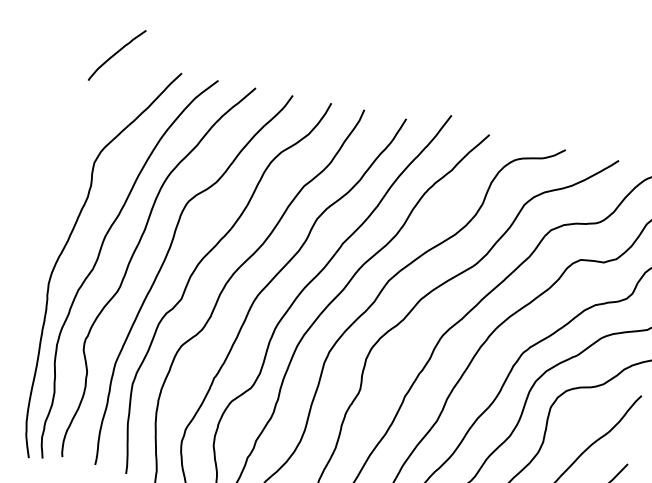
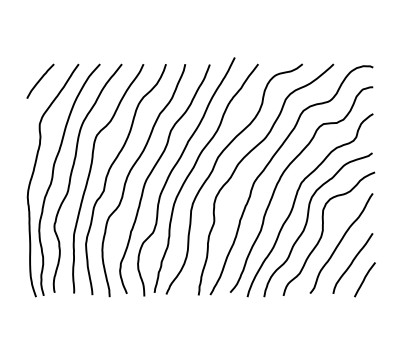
curve: (117, 53) -> (40, 80), moved

